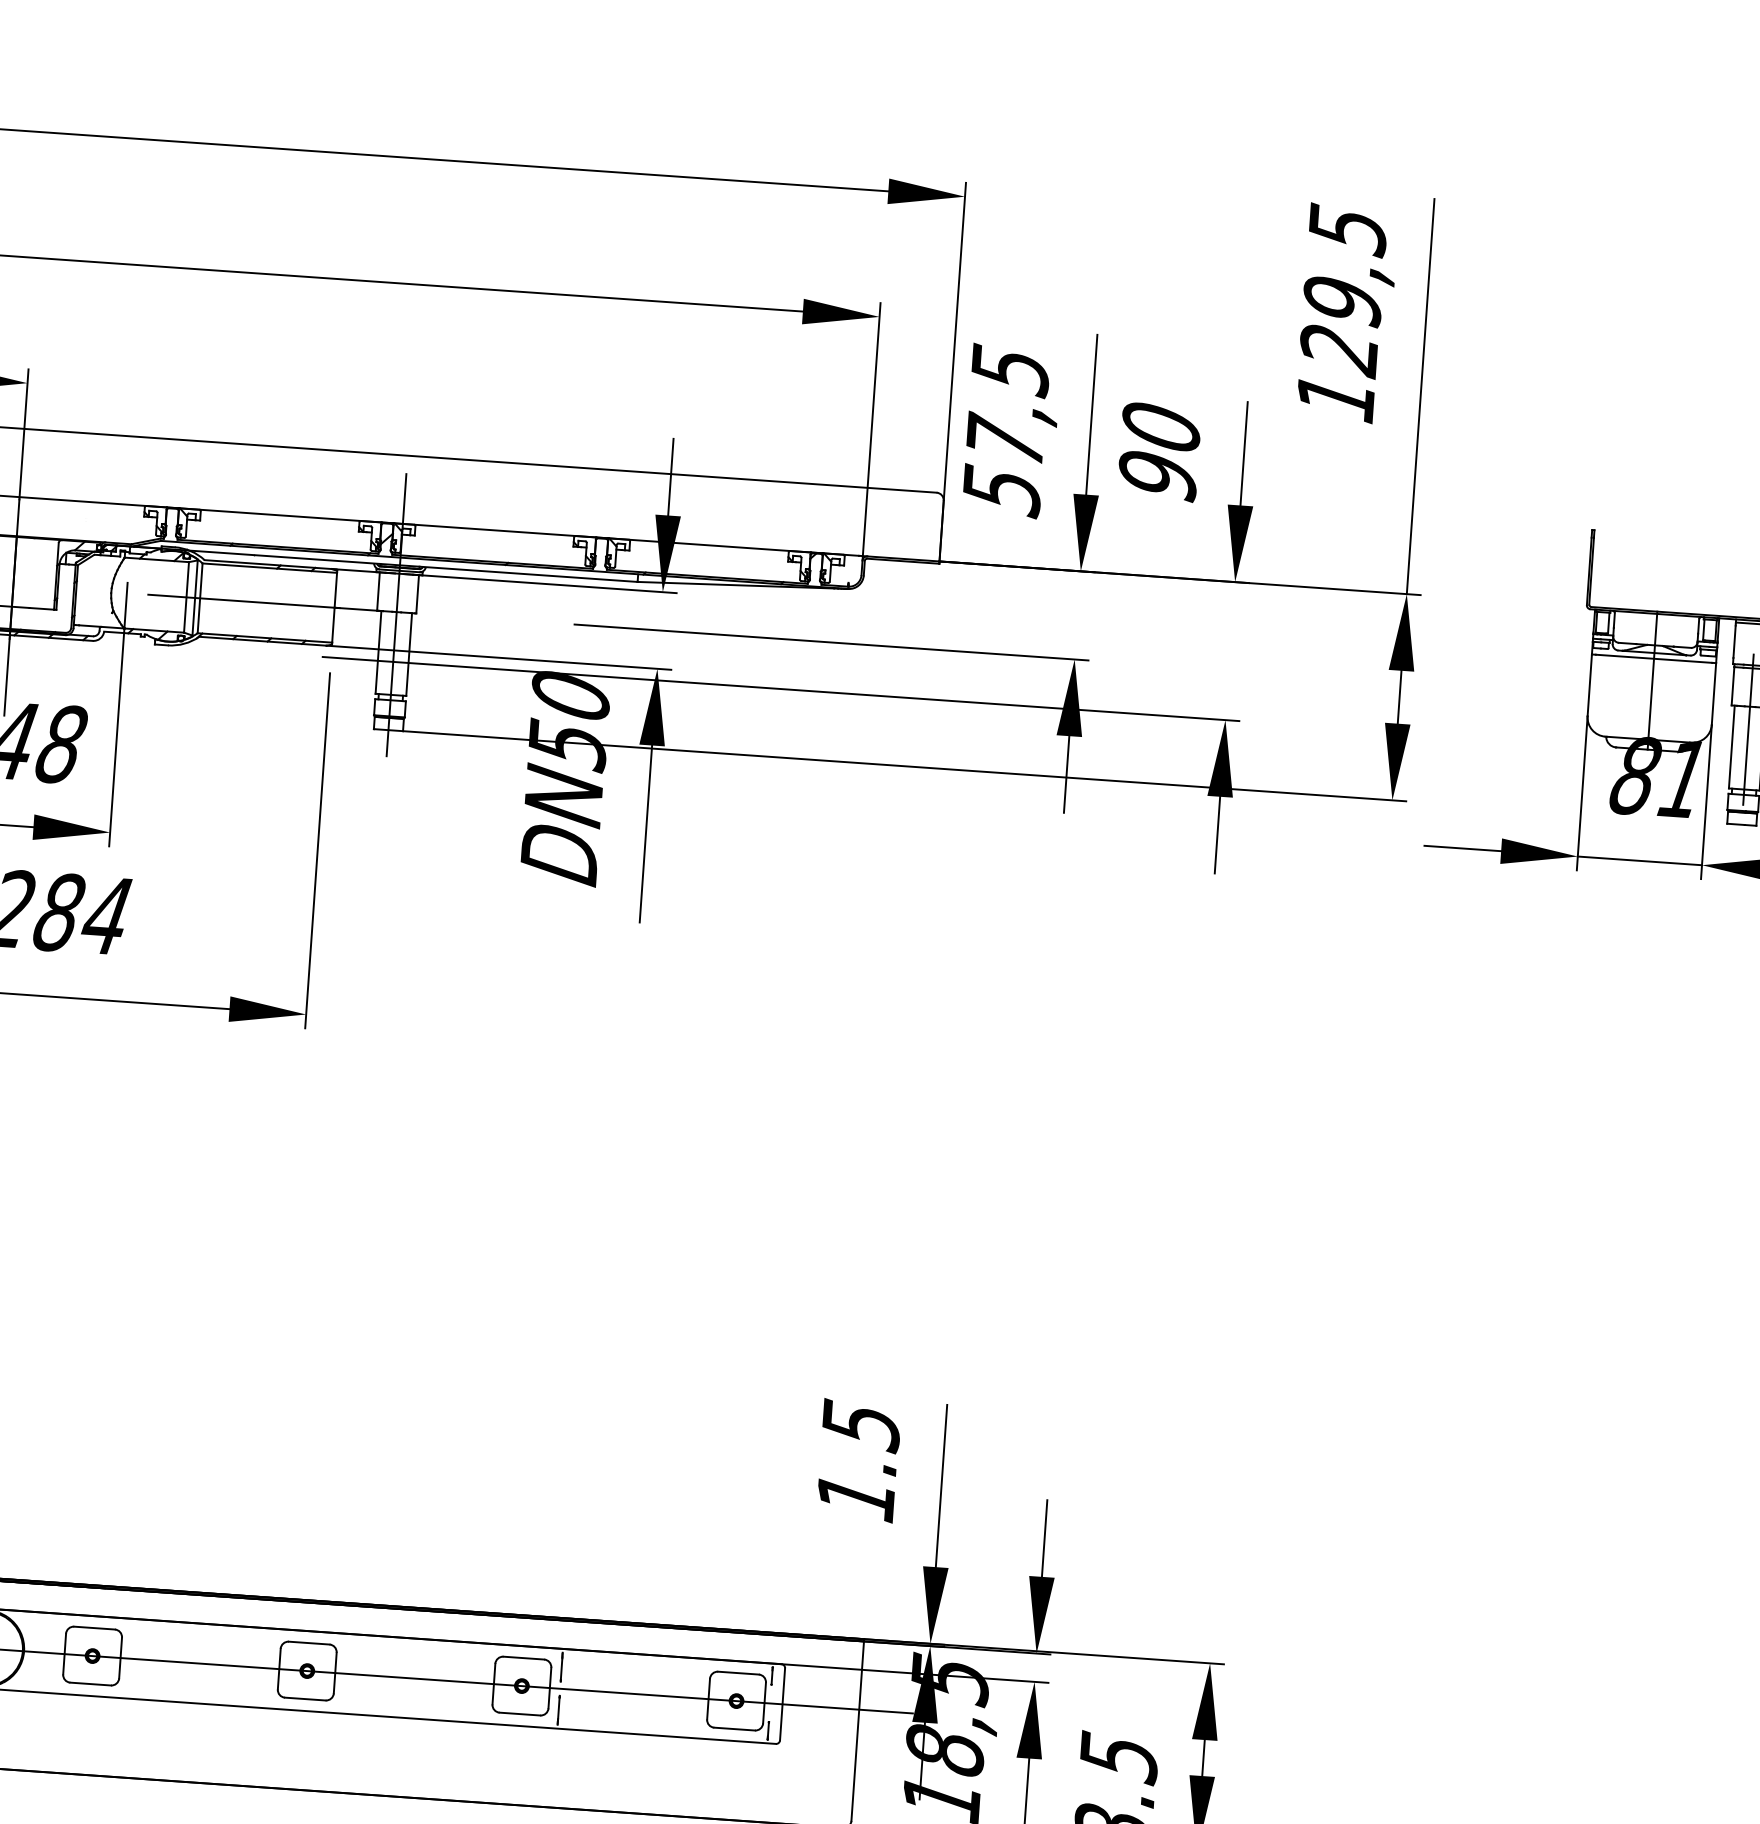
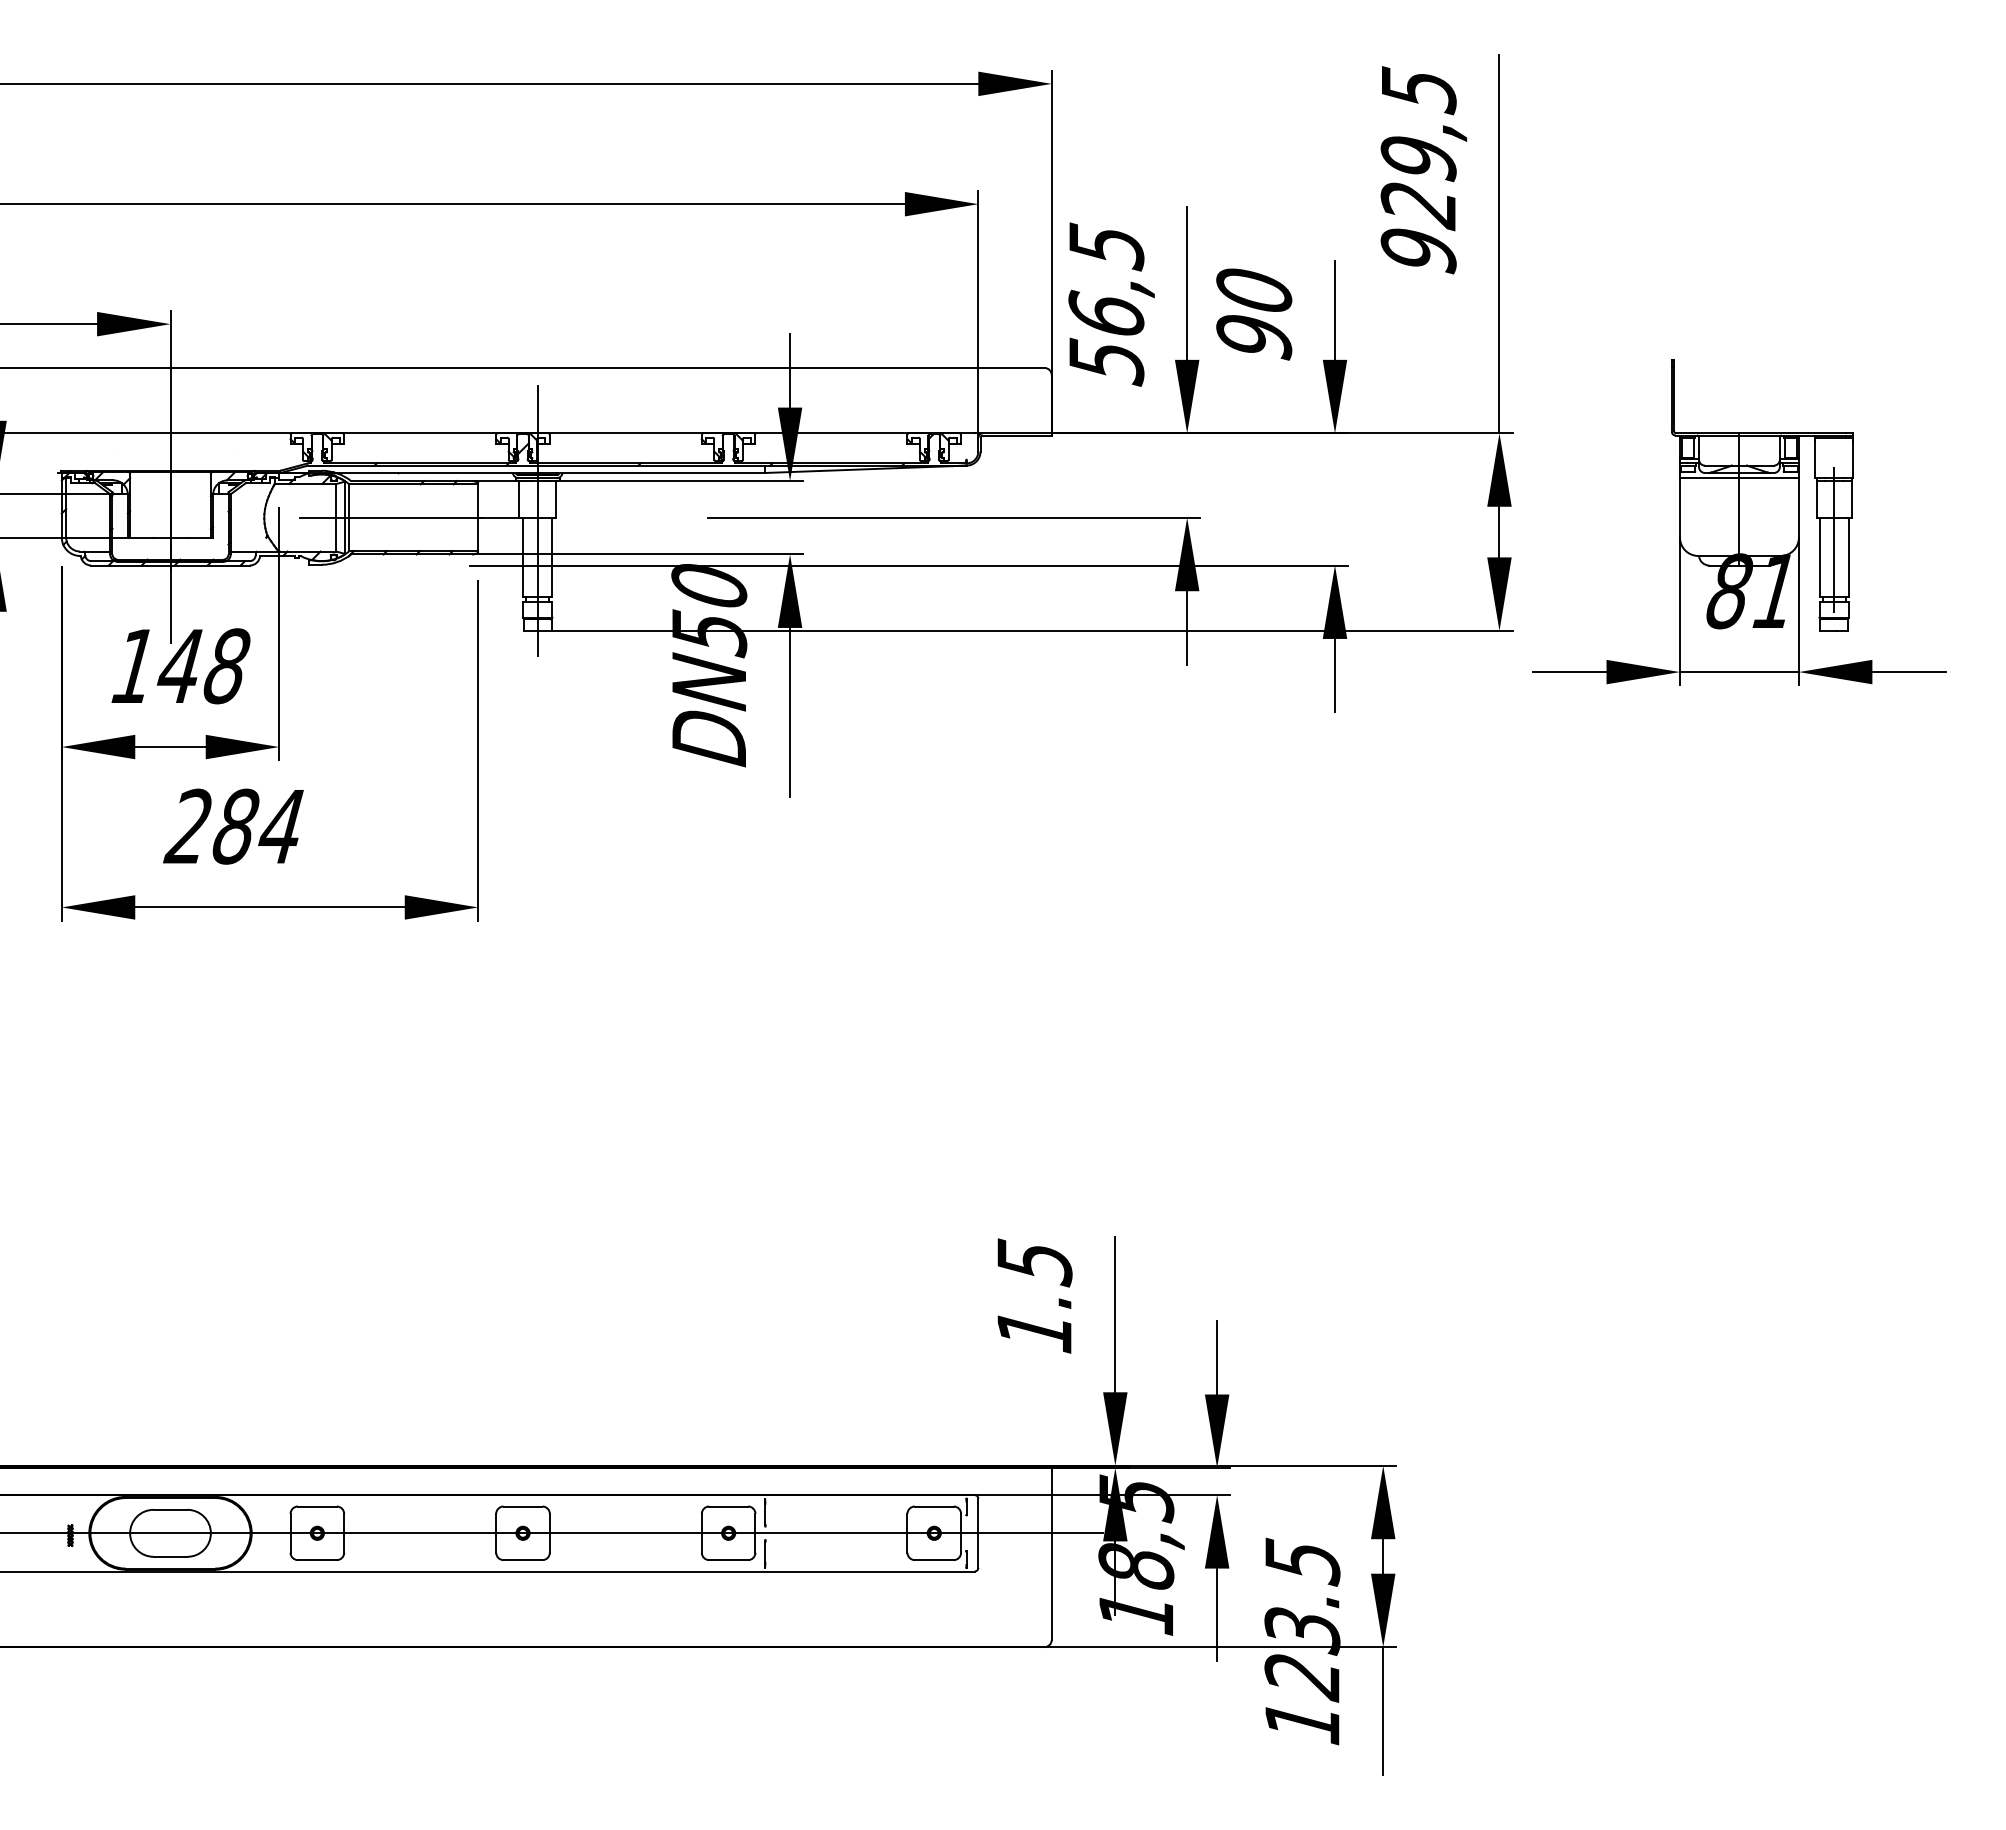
text: (1335, 398) -> (1418, 251), 129,5 -> 929,5
text: (1005, 438) -> (1106, 311), 57,5 -> 56,5

